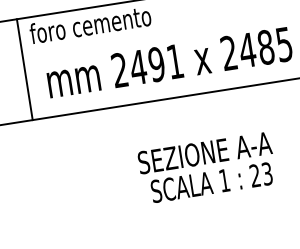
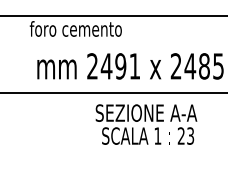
line: (24, 69) -> (21, 54), removed
text: (207, 167) -> (146, 124), moved

